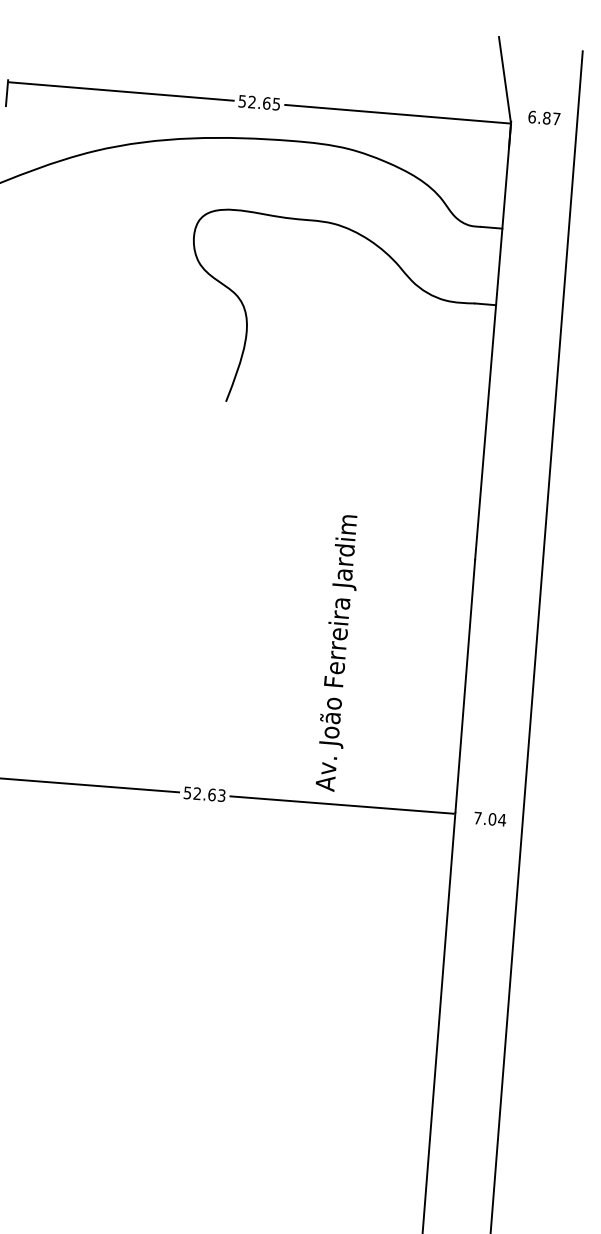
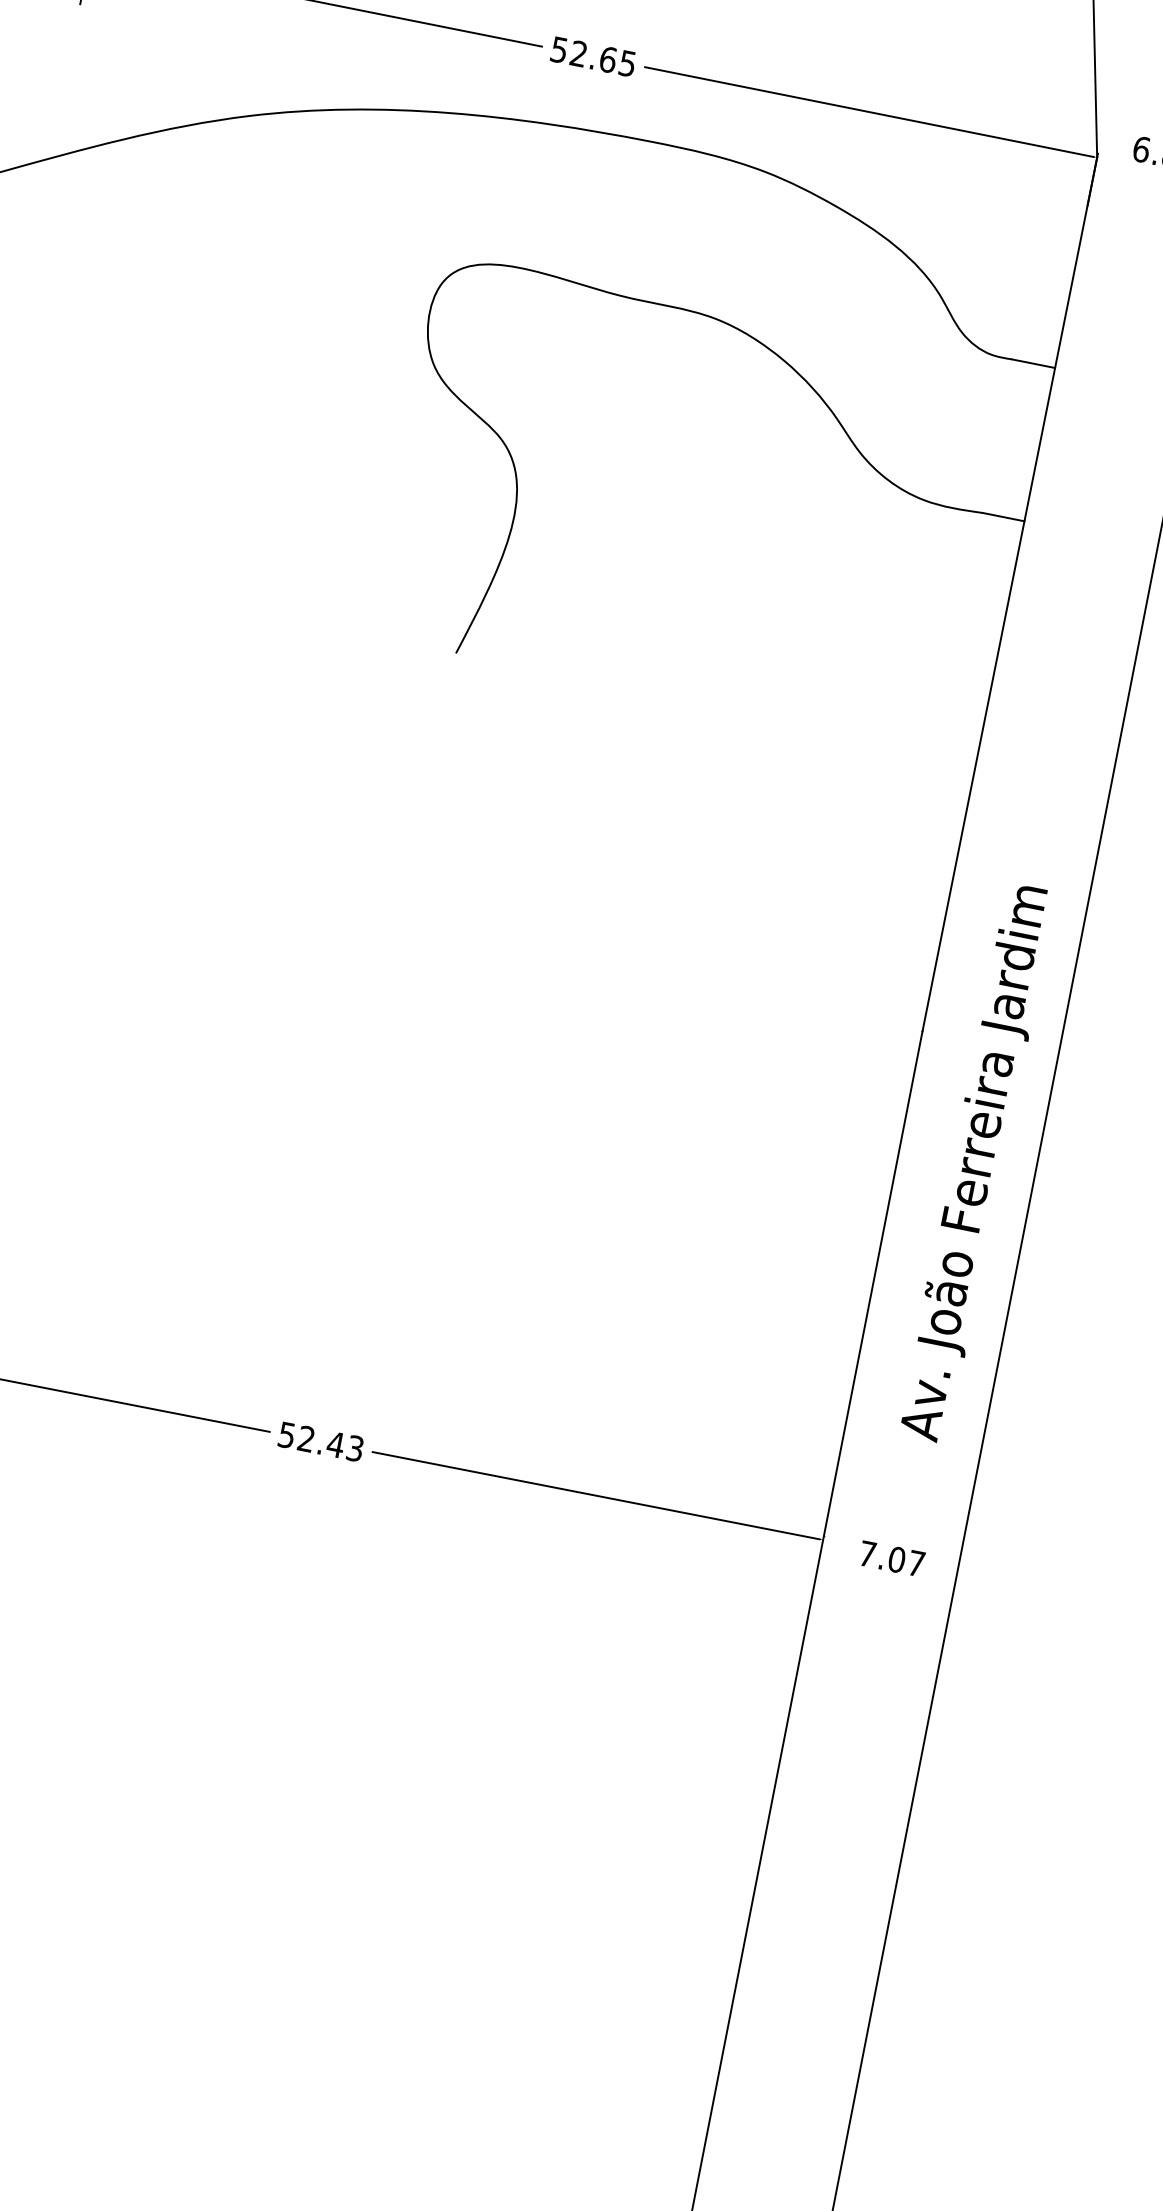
text: (336, 653) -> (973, 1163), moved
text: (211, 794) -> (334, 1443), 52.63 -> 52.43
text: (502, 819) -> (917, 1562), 7.04 -> 7.07

